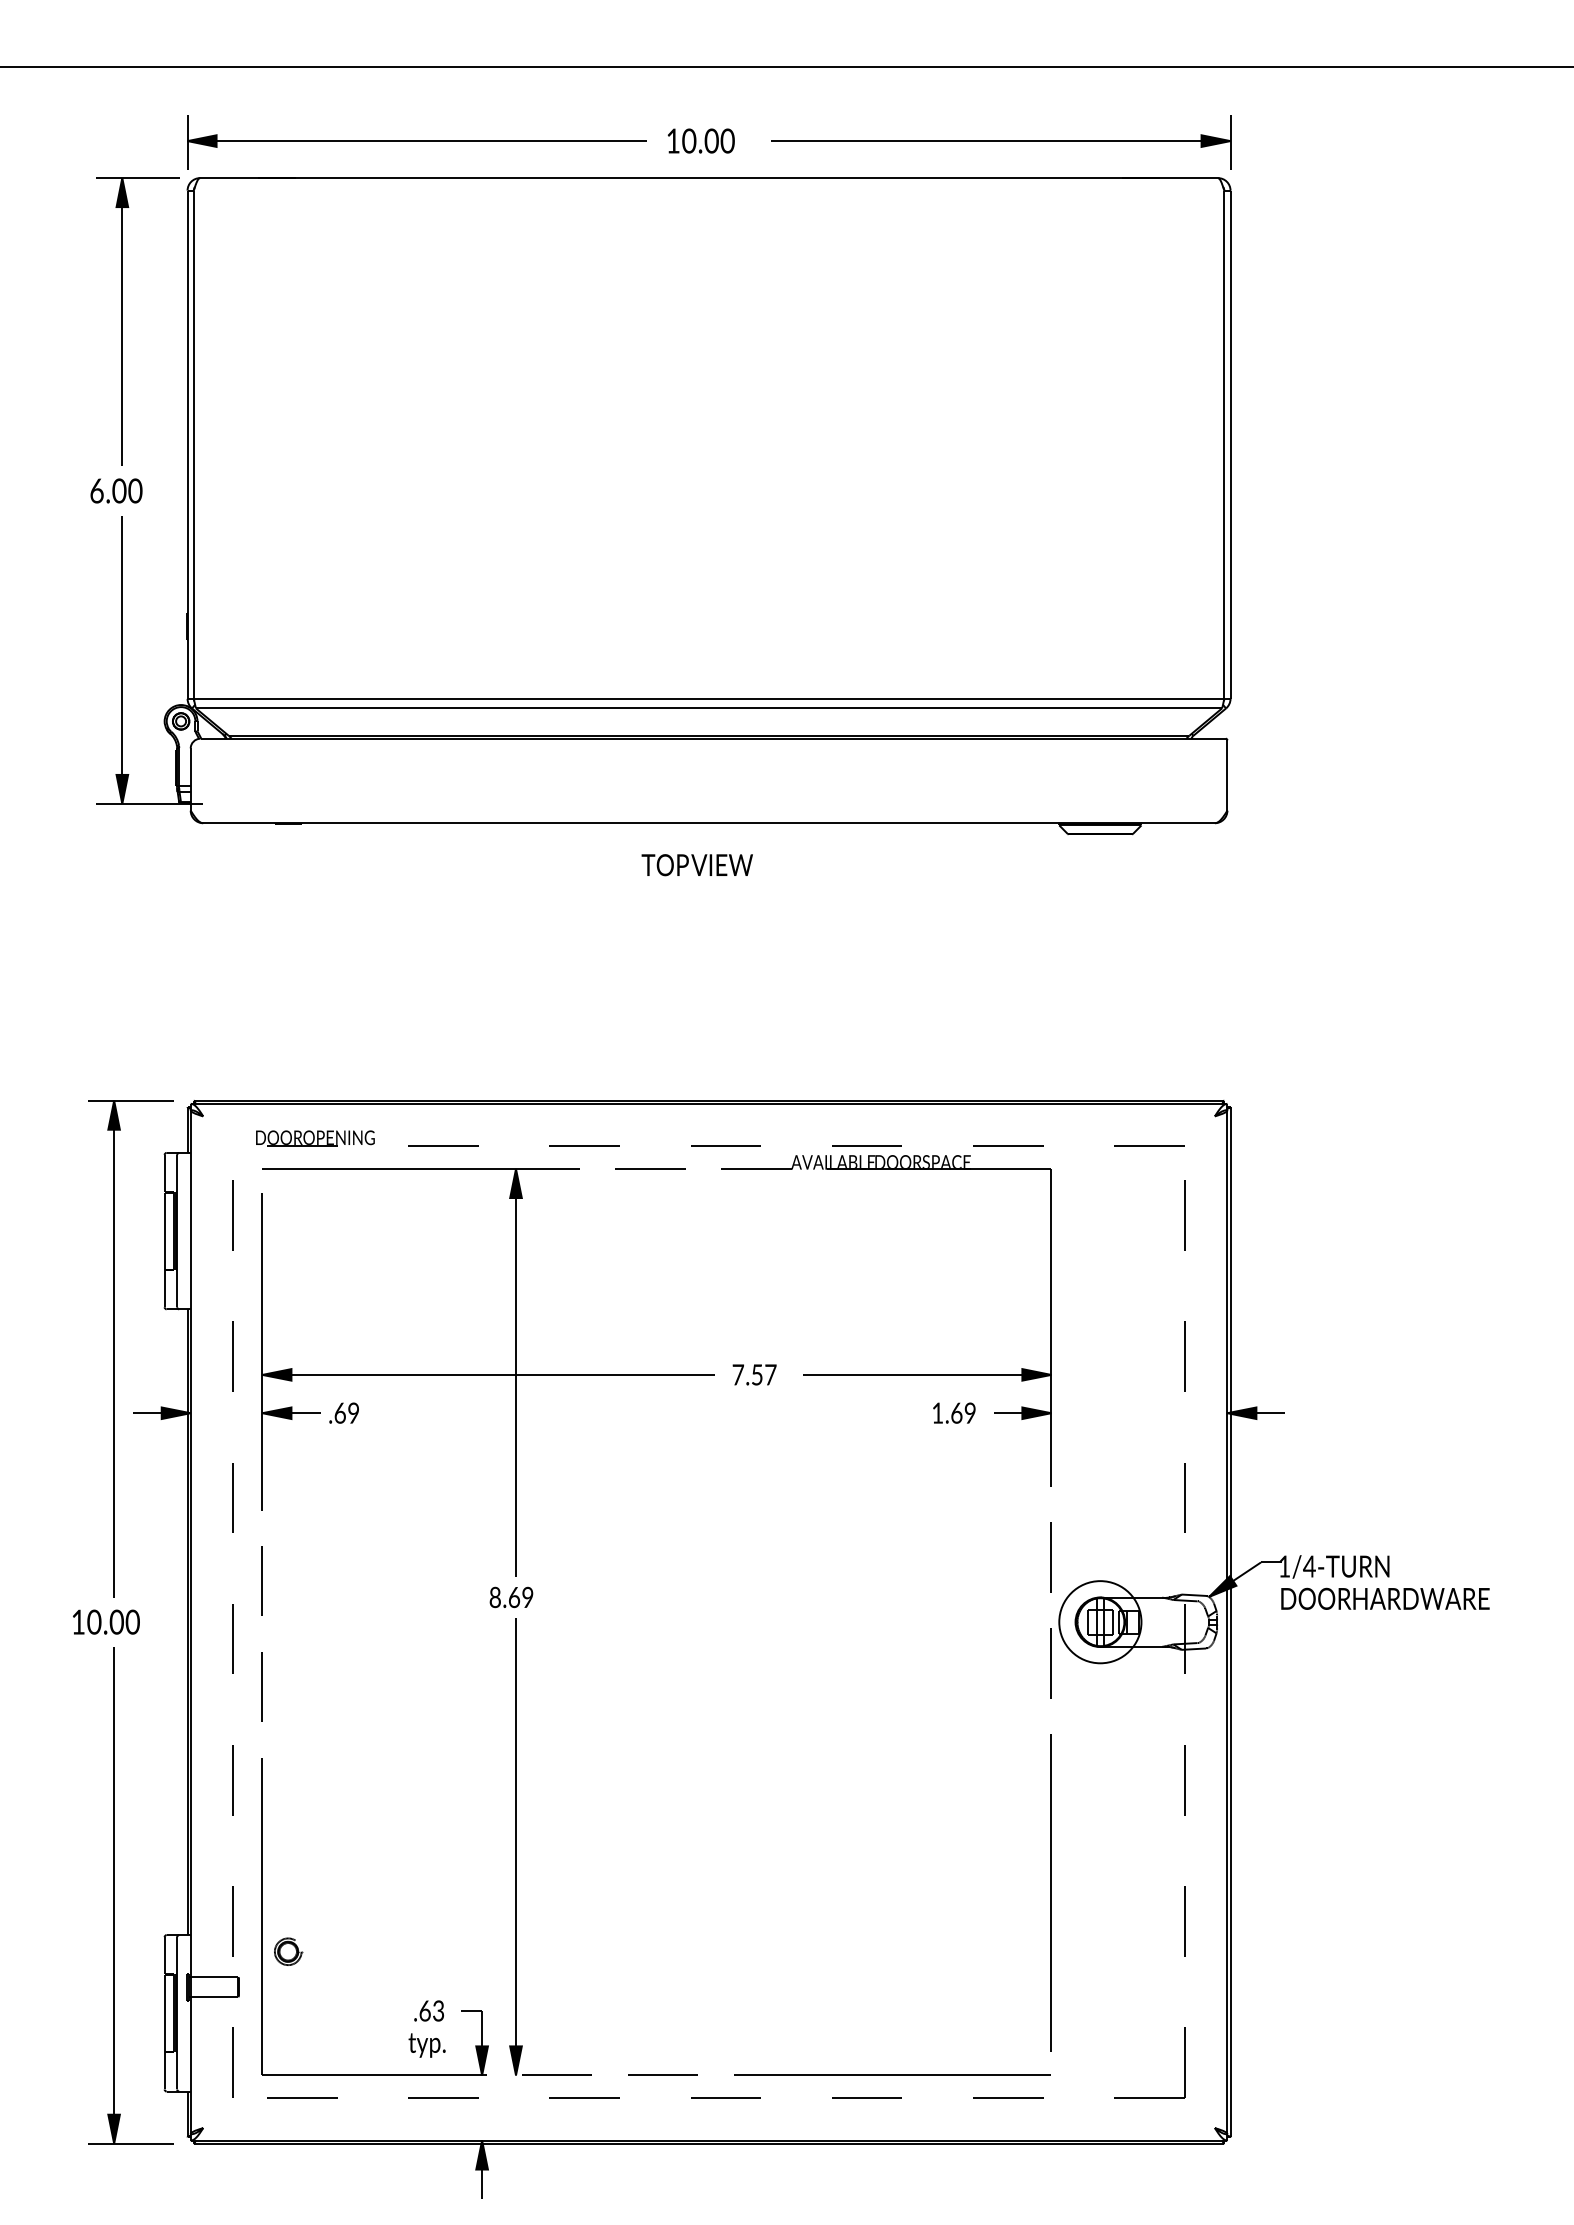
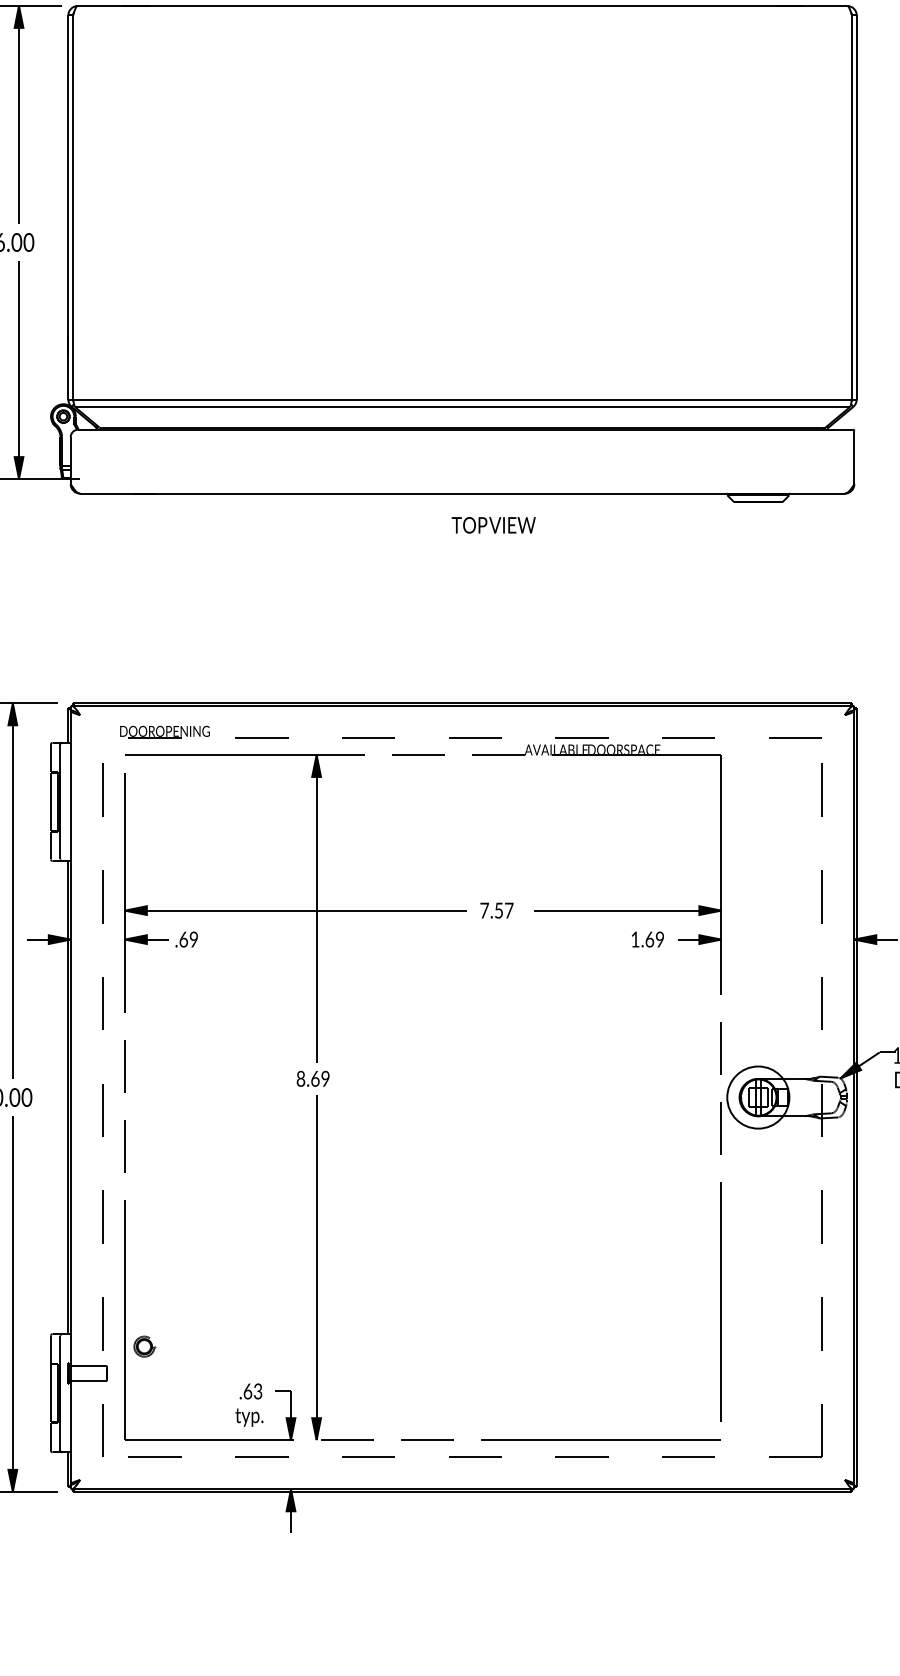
text: (696, 865) -> (493, 525), moved

